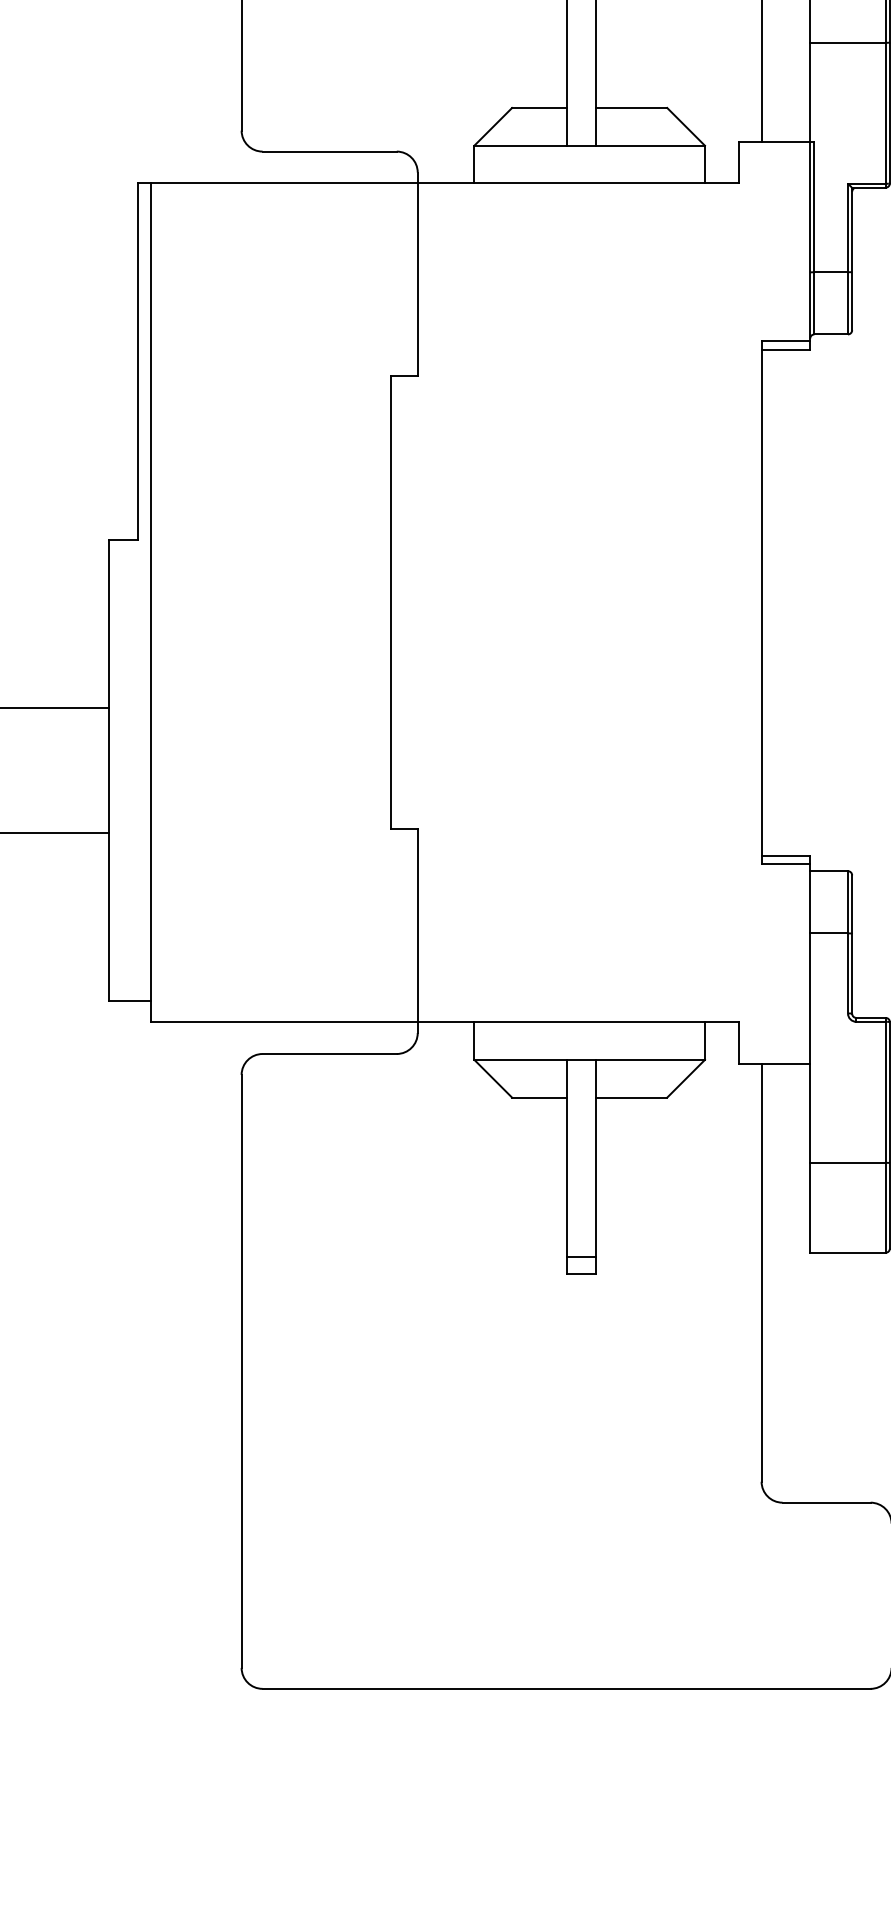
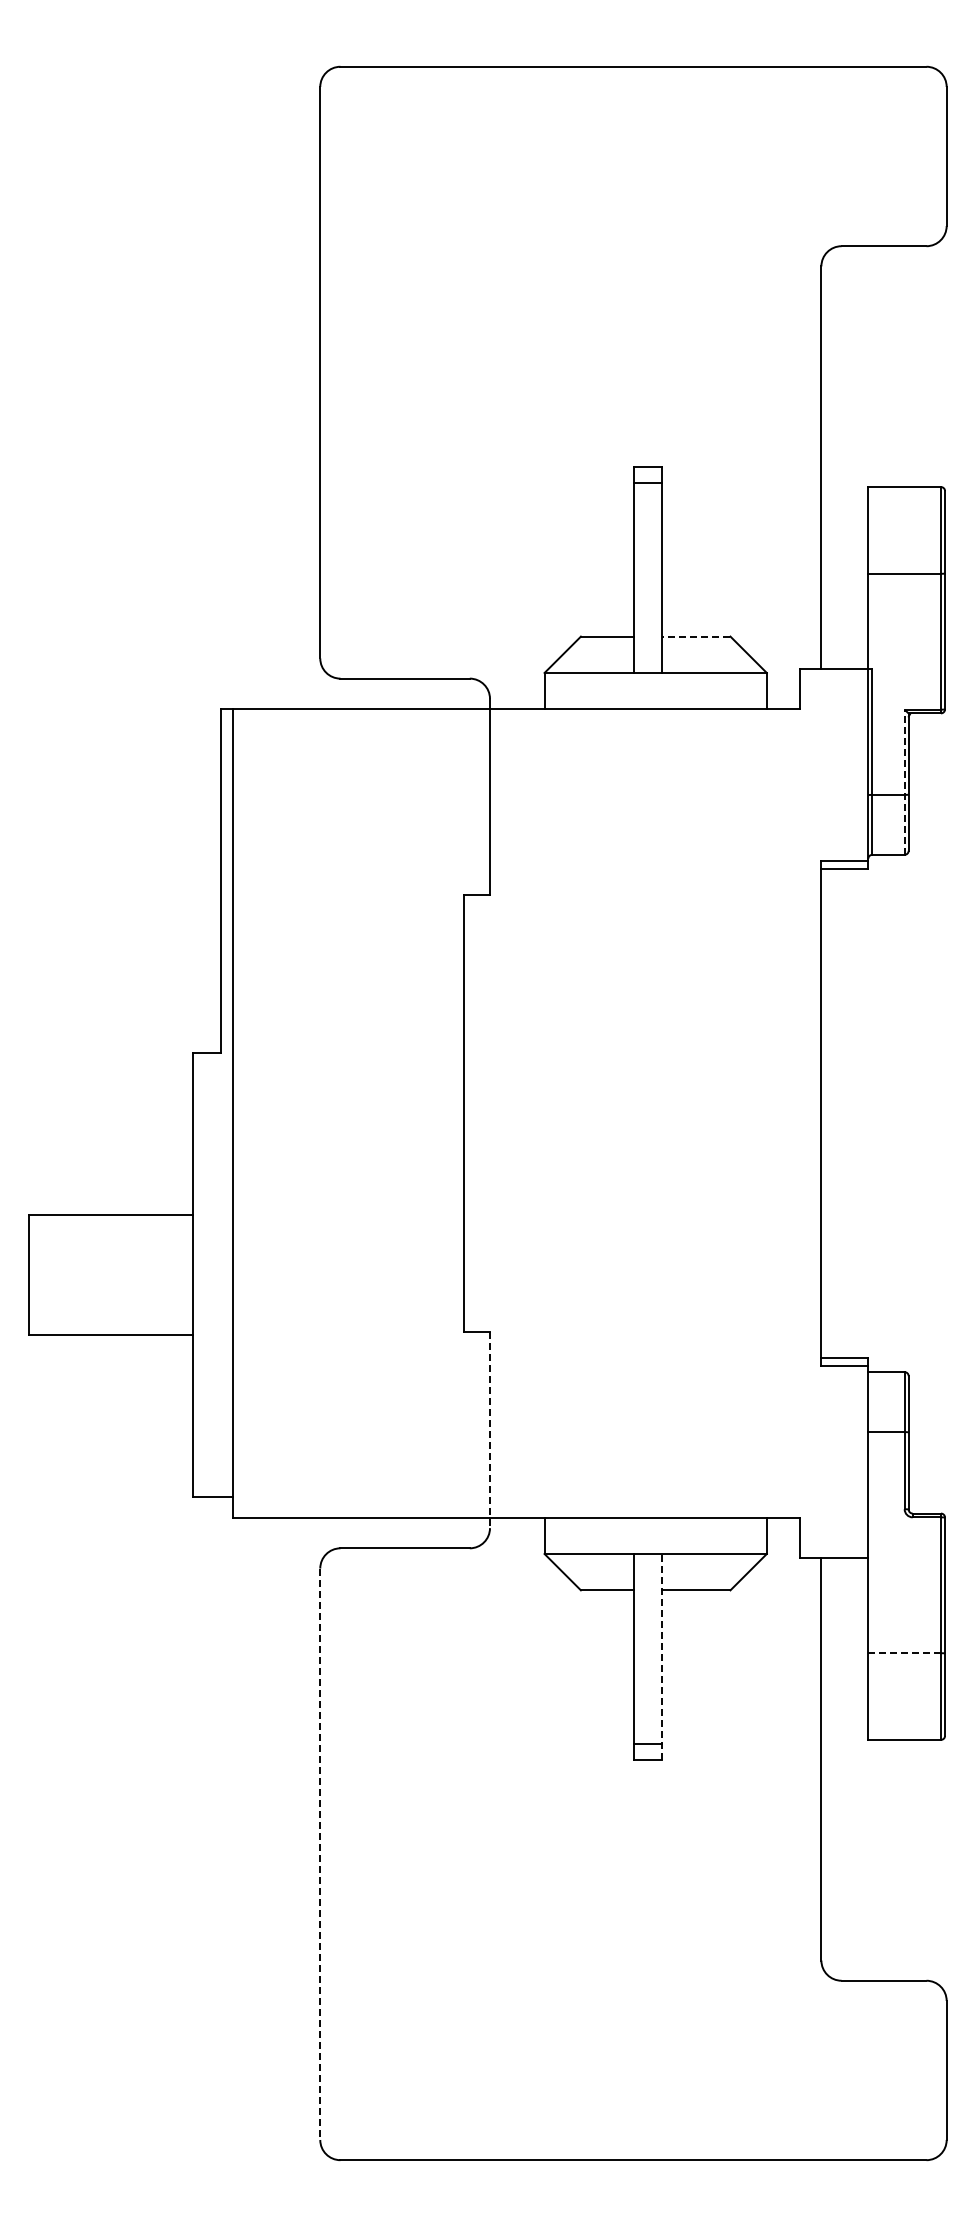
line: (630, 107) -> (695, 636), solid -> dashed
line: (847, 259) -> (904, 782), solid -> dashed
line: (418, 931) -> (490, 1430), solid -> dashed
line: (847, 1163) -> (904, 1653), solid -> dashed
line: (596, 1166) -> (662, 1656), solid -> dashed
line: (241, 1371) -> (320, 1854), solid -> dashed

